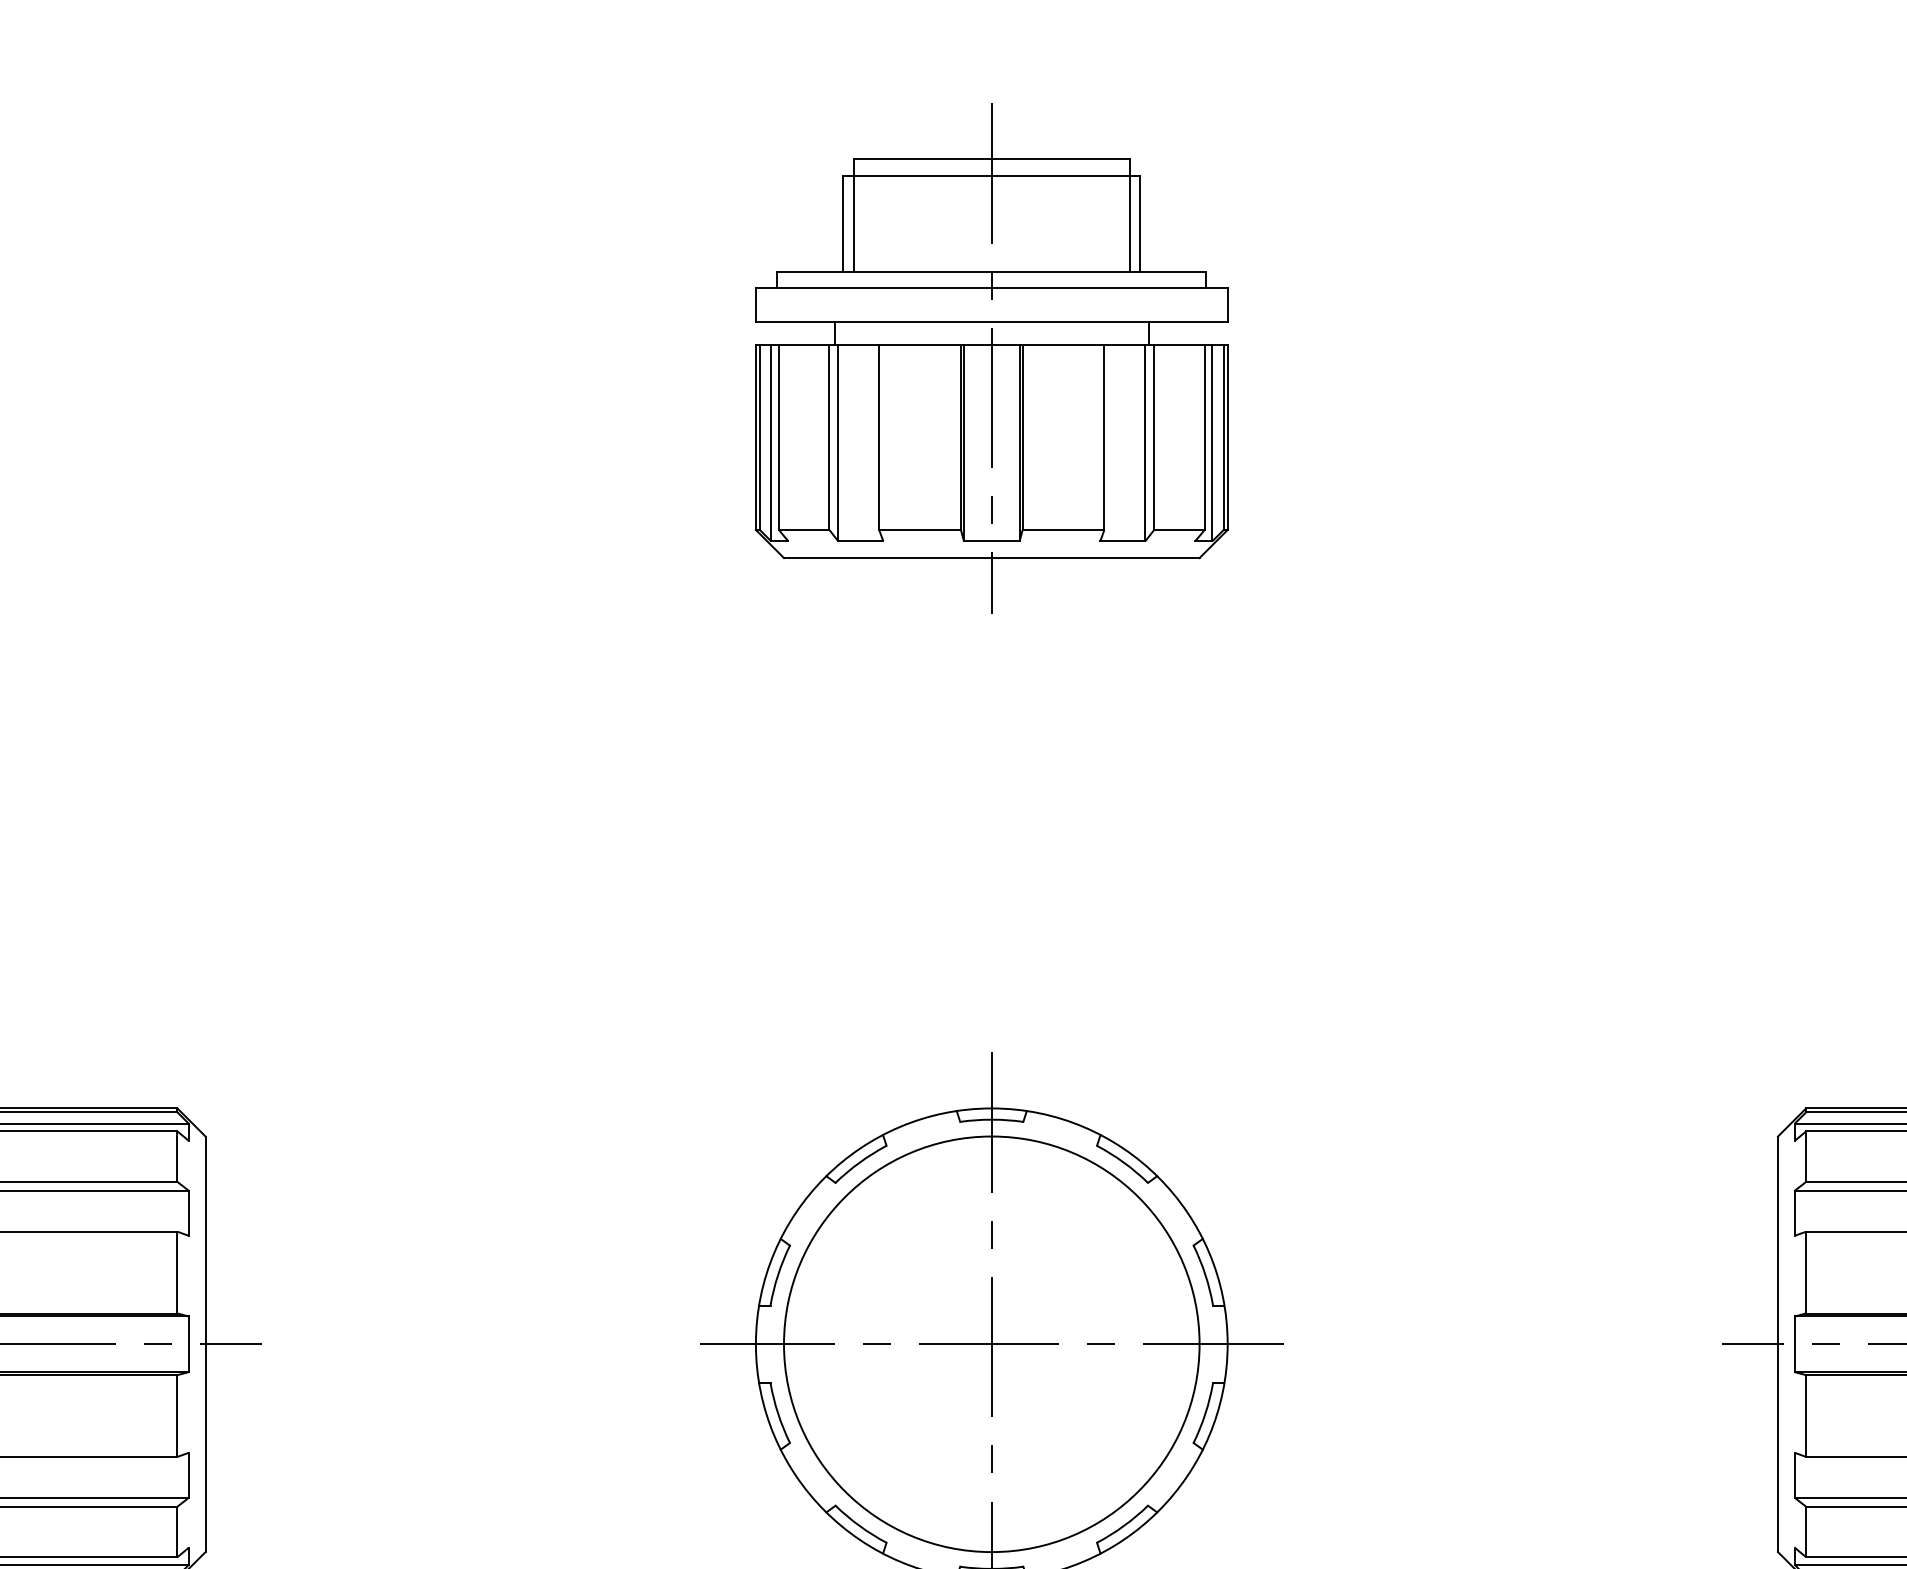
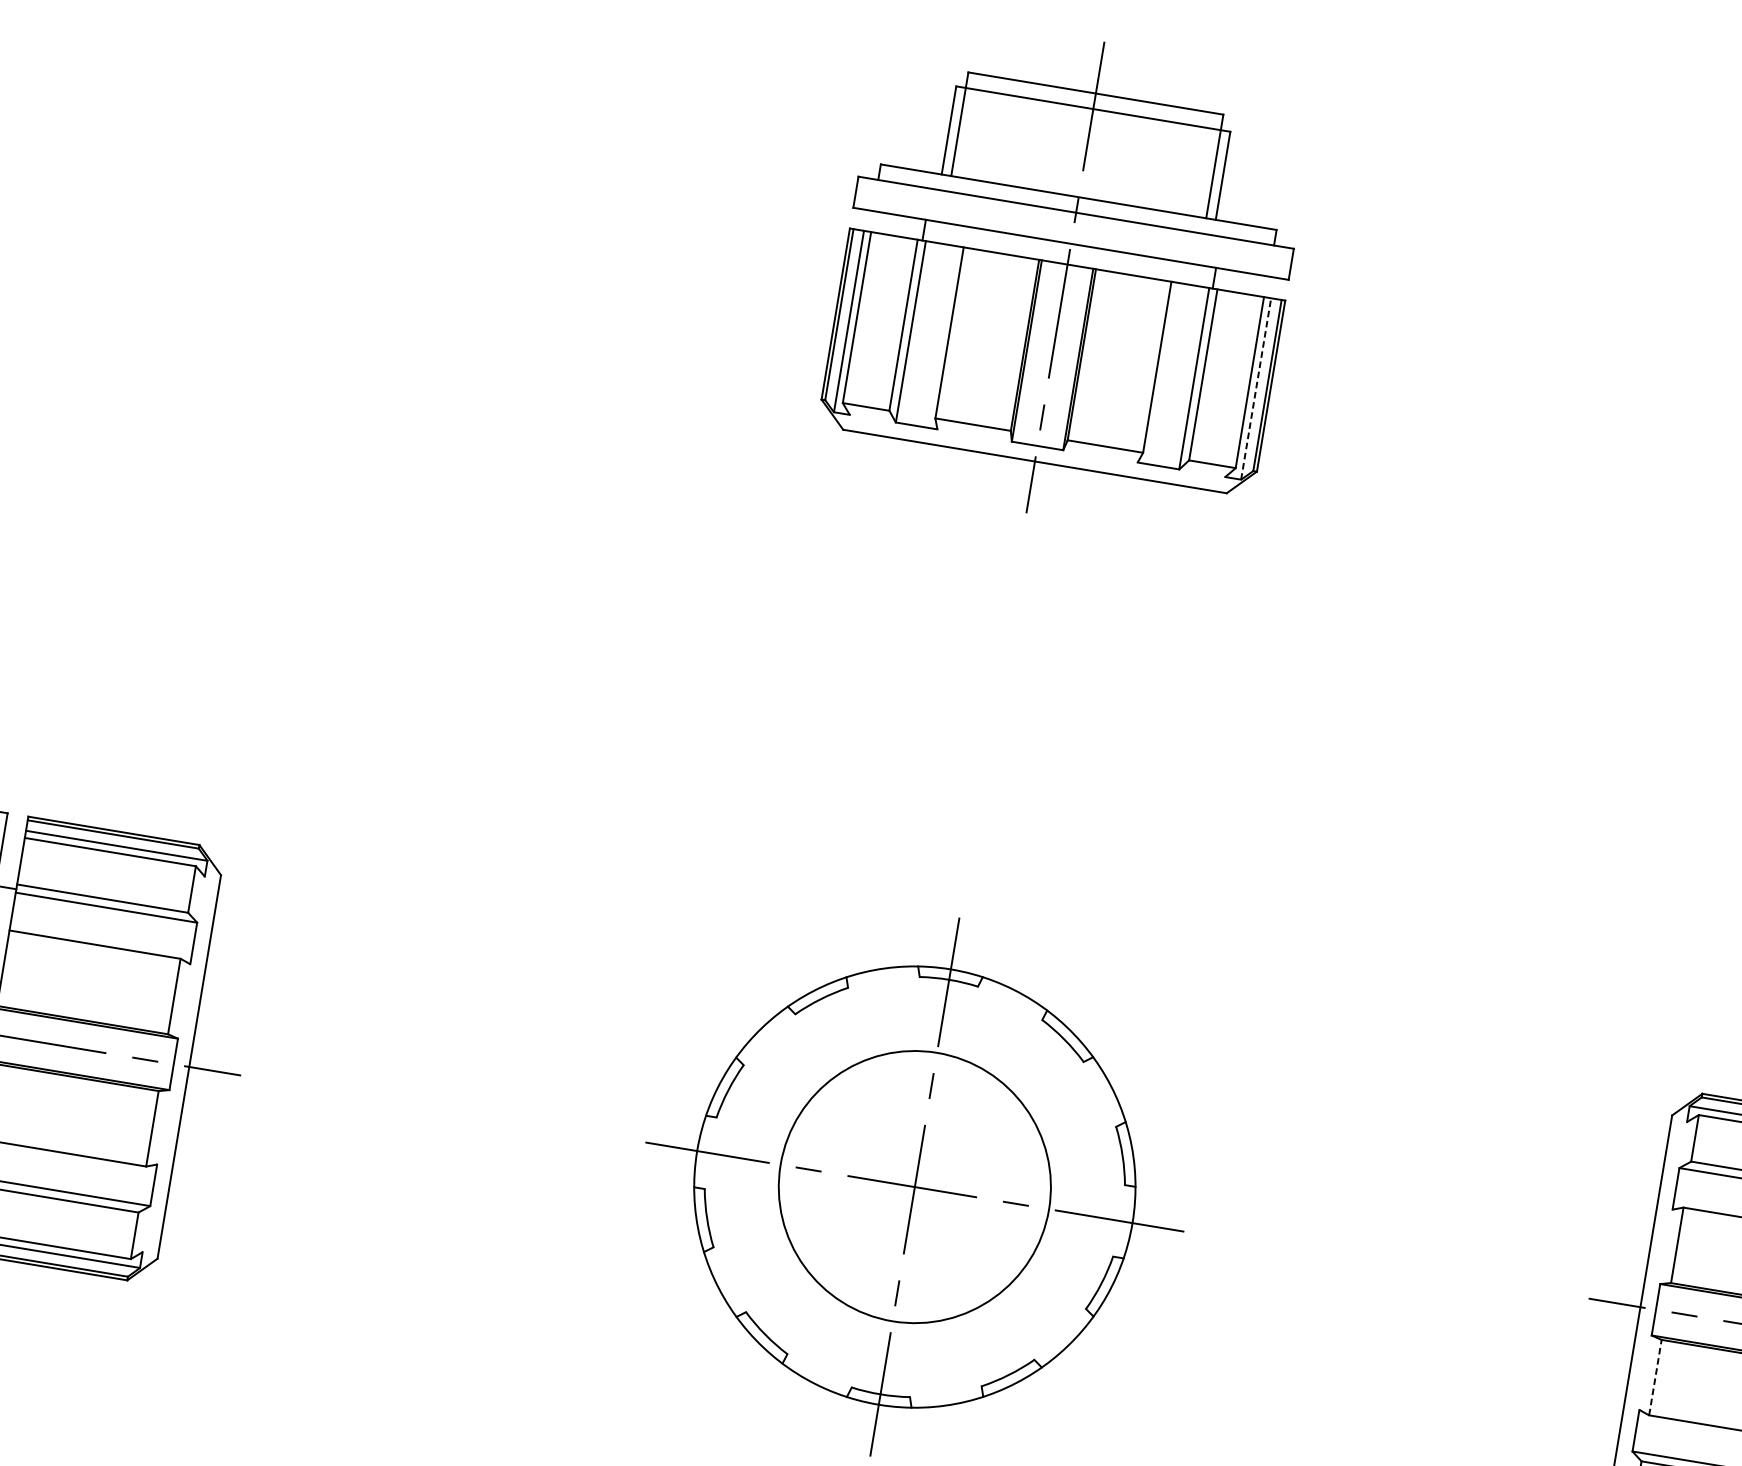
line: (1212, 442) -> (1256, 388), solid -> dashed
circle: (991, 1344) -> (914, 1187), size x0.7
line: (1806, 1415) -> (1655, 1377), solid -> dashed

